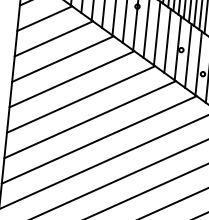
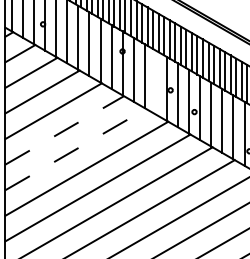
line: (167, 40) -> (155, 82), removed
line: (72, 79) -> (65, 130), solid -> dashed
line: (81, 99) -> (76, 149), solid -> dashed

